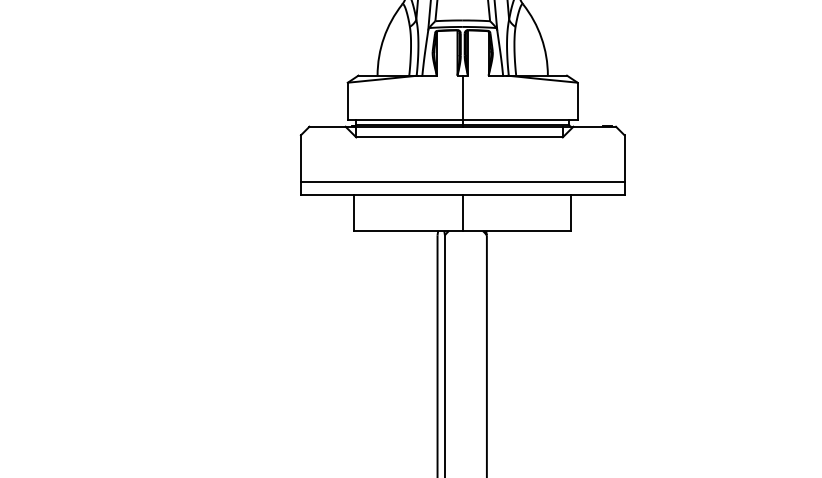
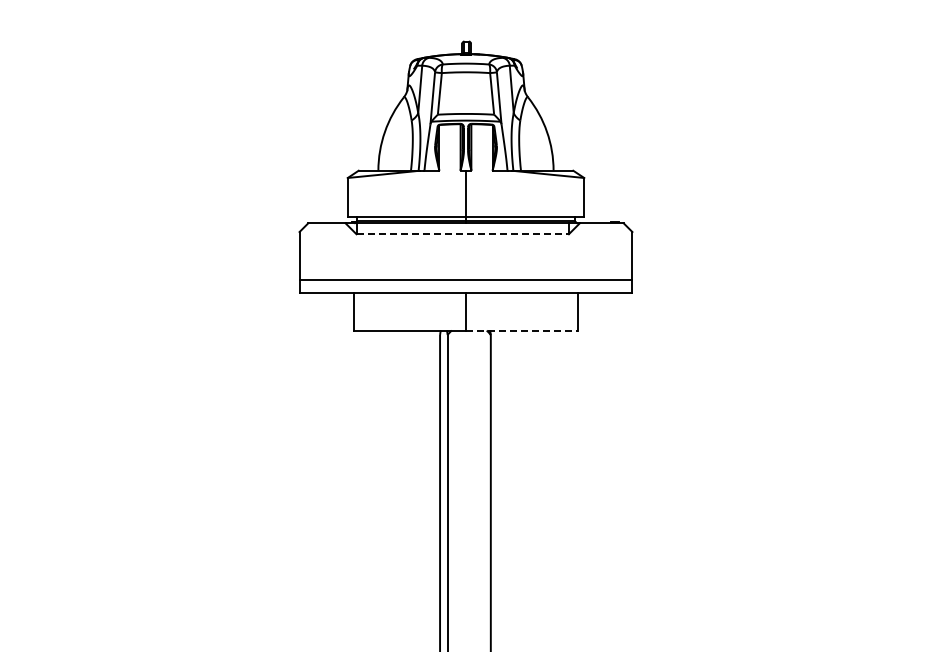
line: (460, 137) -> (463, 234), solid -> dashed
line: (516, 230) -> (521, 330), solid -> dashed

